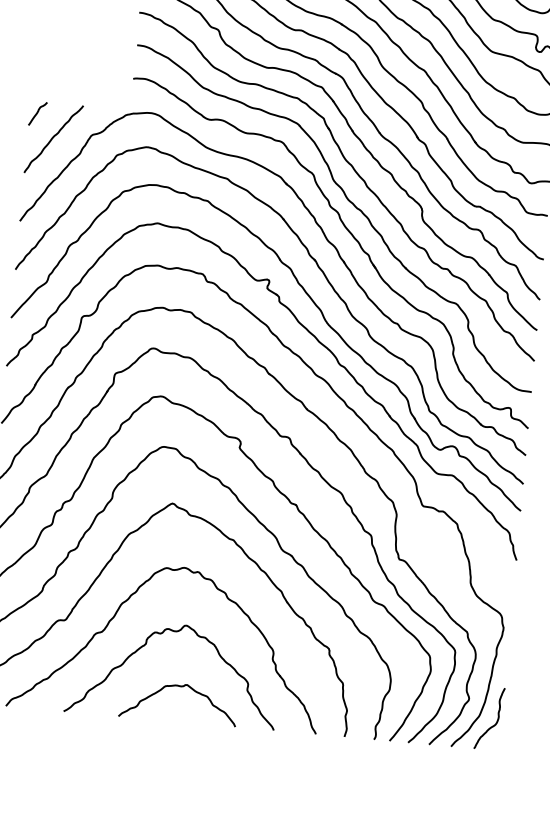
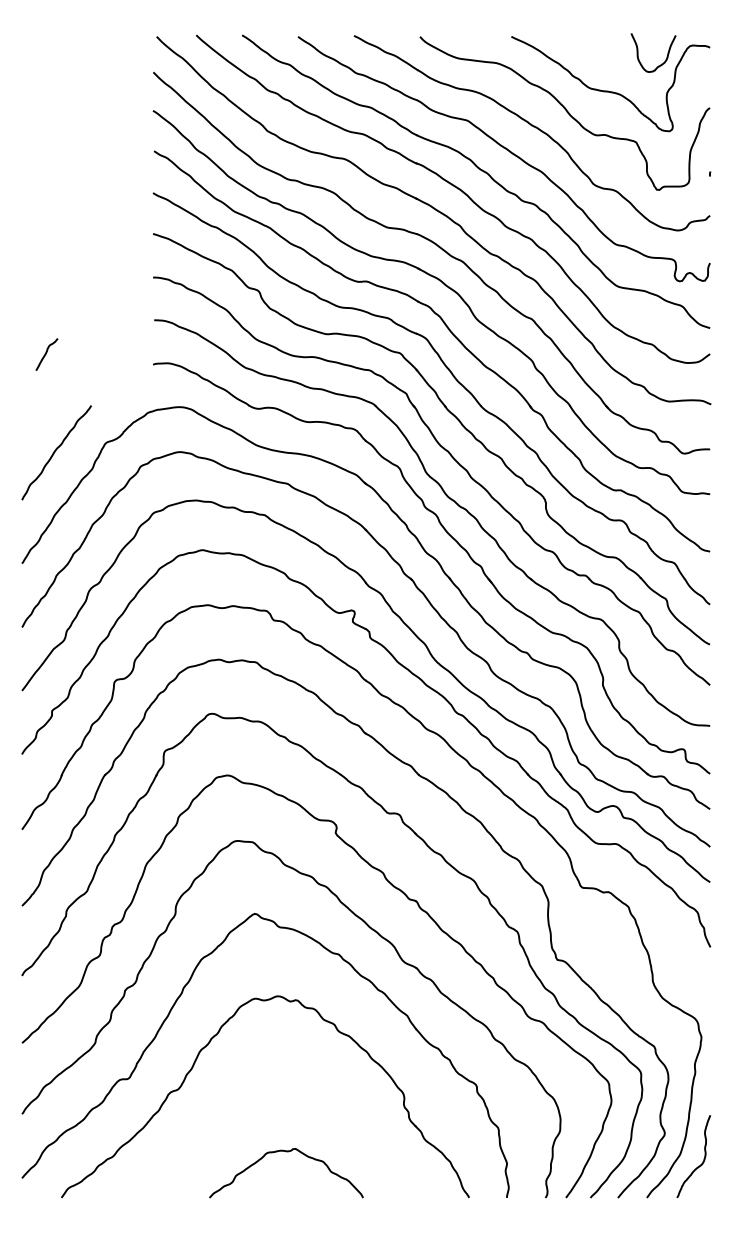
curve: (37, 113) -> (46, 354), moved
curve: (146, 644) -> (237, 1100), removed

